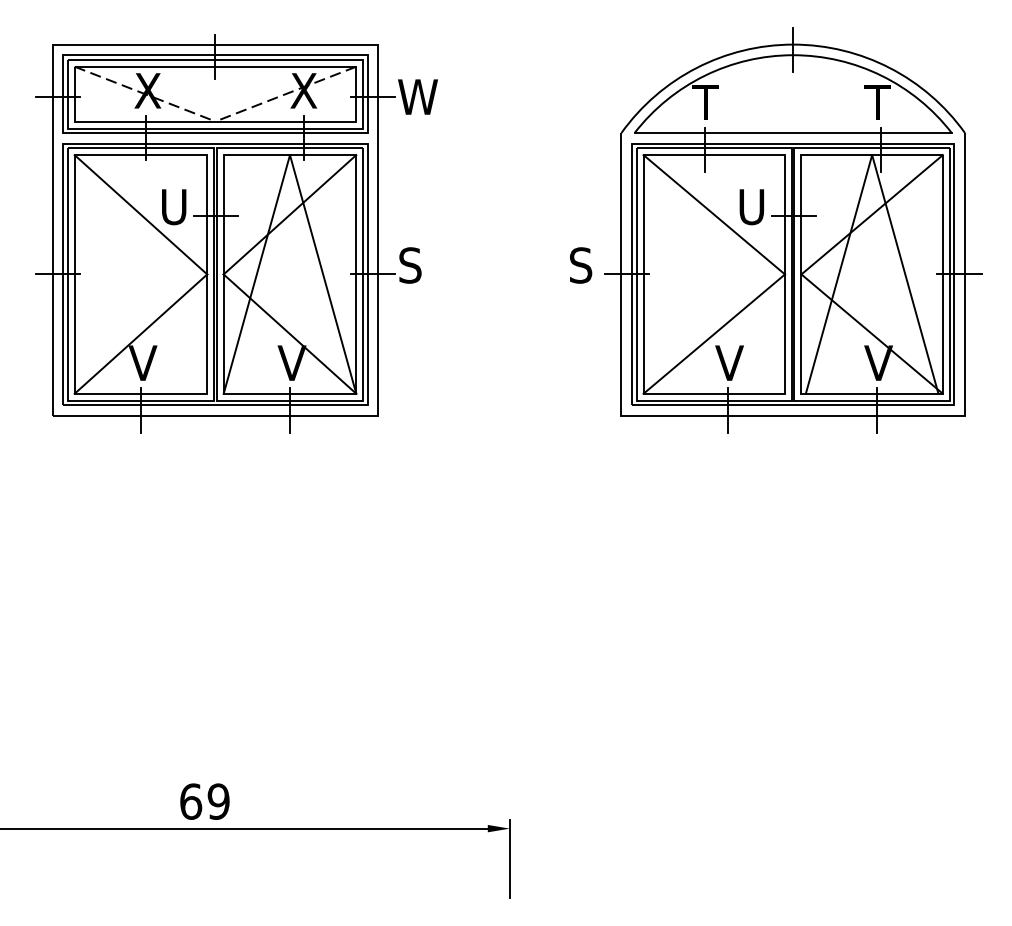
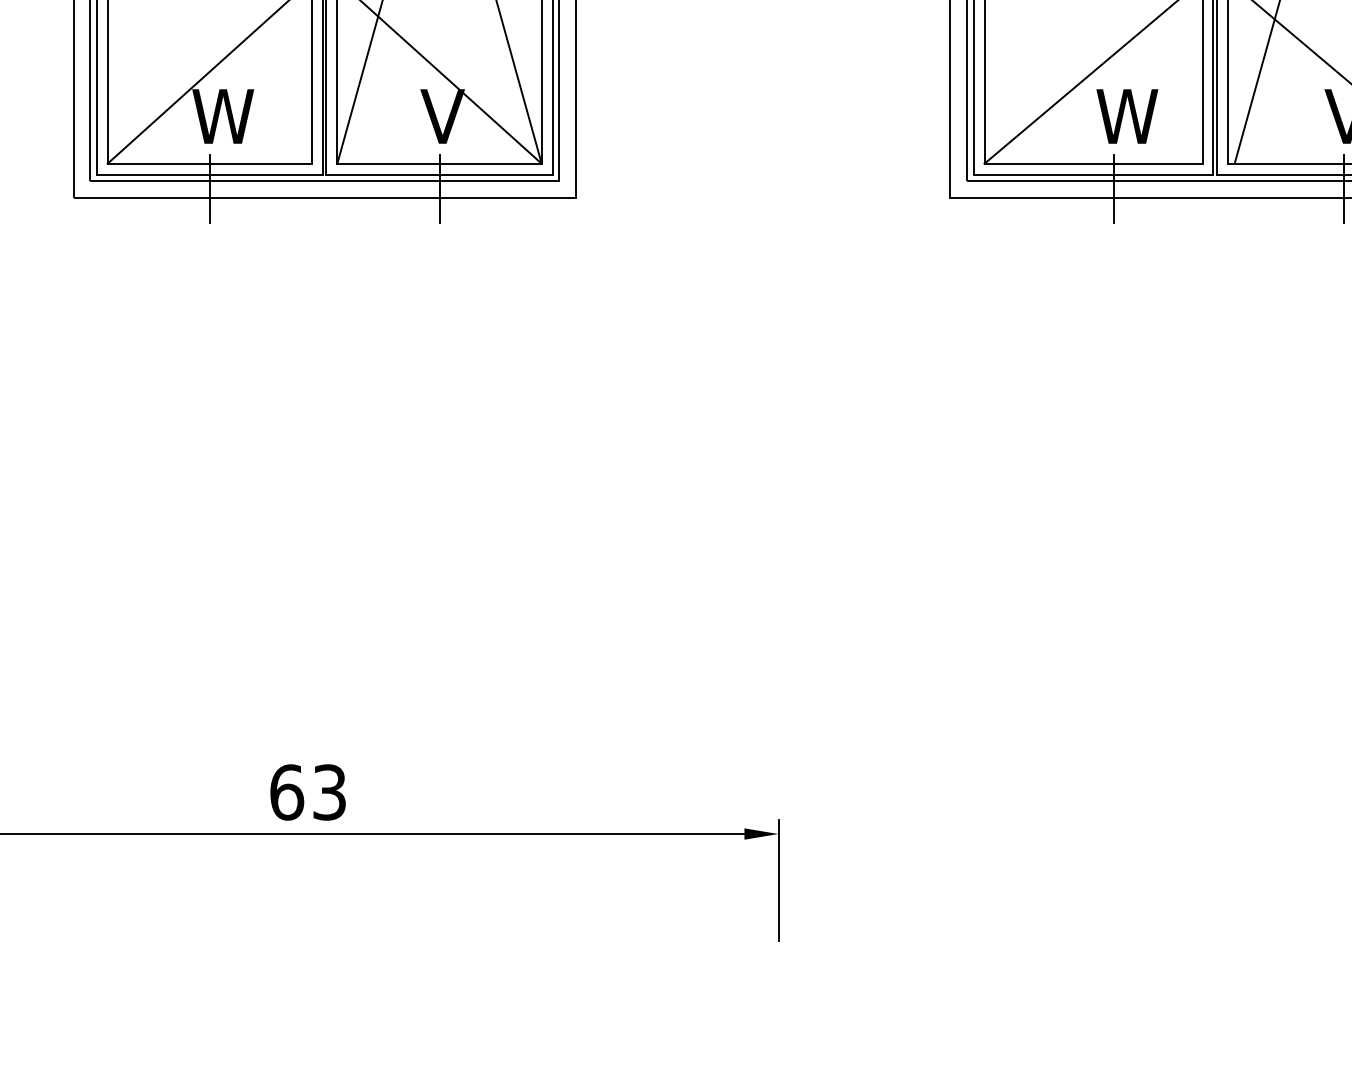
text: (149, 362) -> (222, 115), V -> W
text: (735, 362) -> (1126, 115), V -> W
text: (218, 801) -> (329, 792), 69 -> 63

